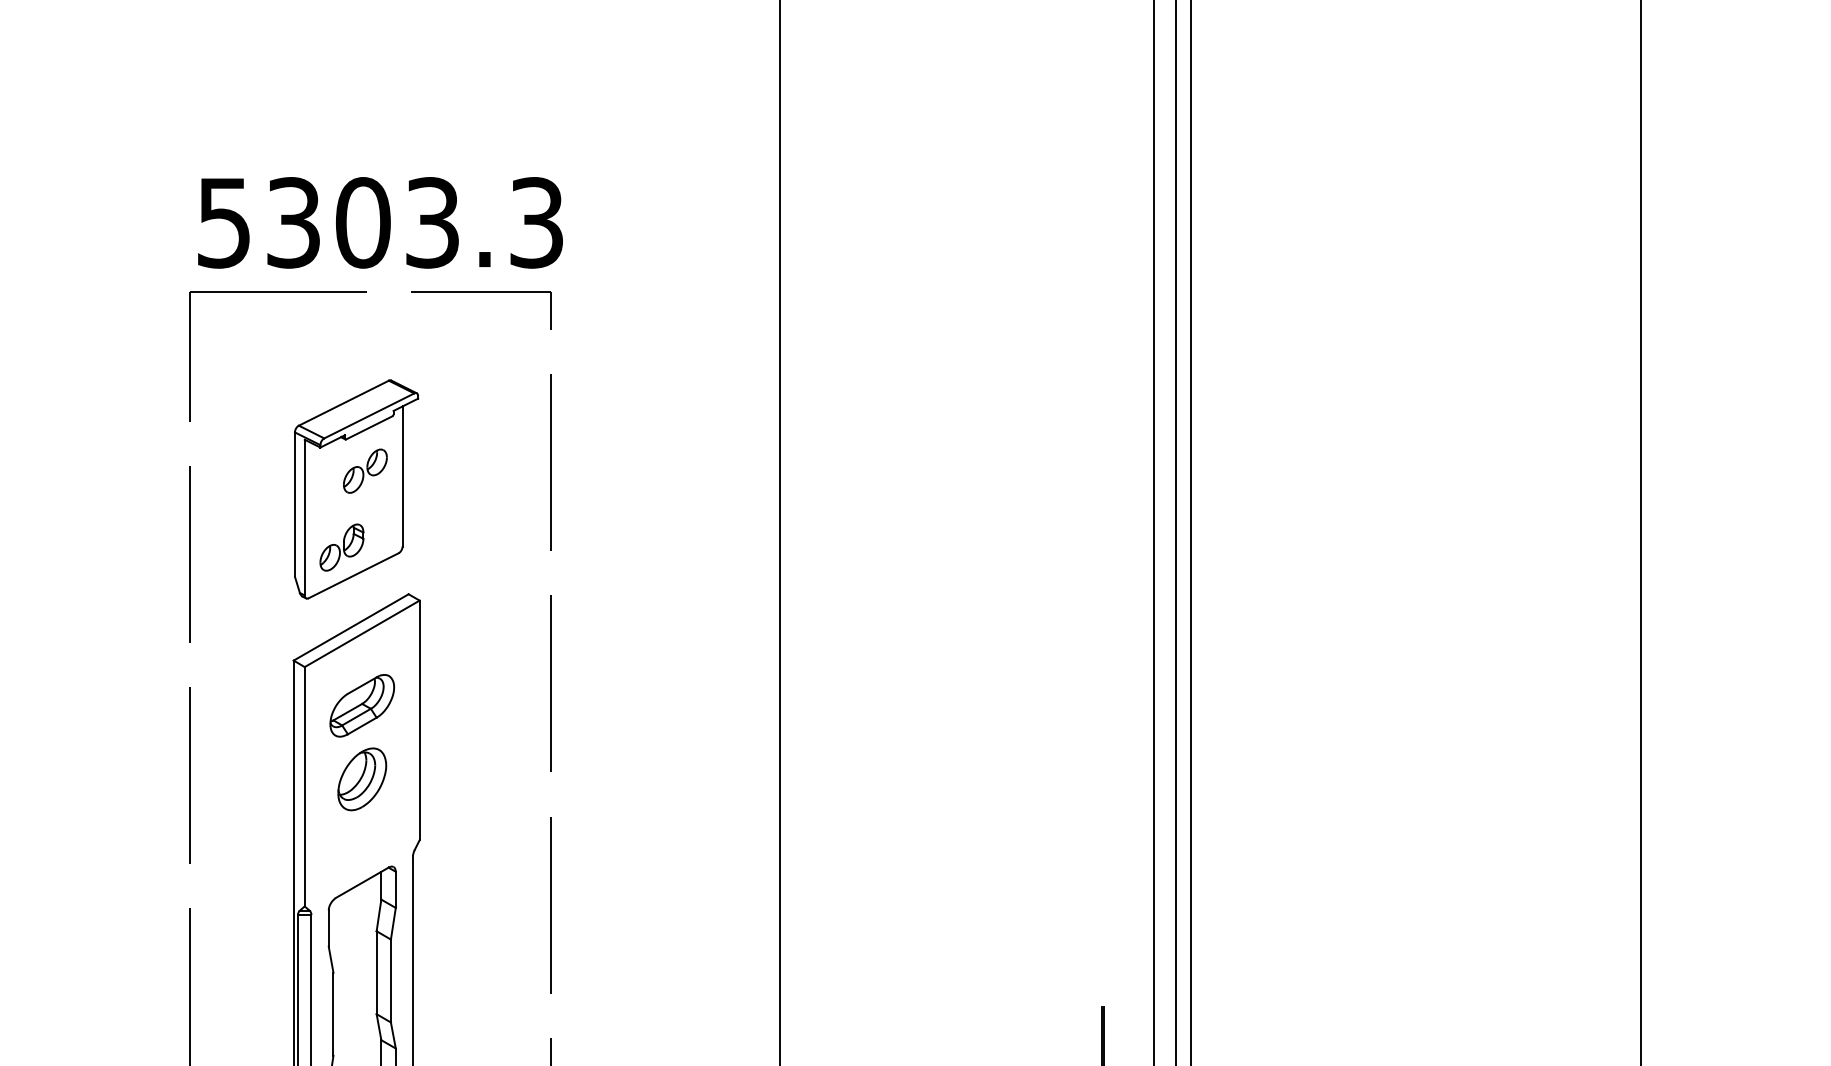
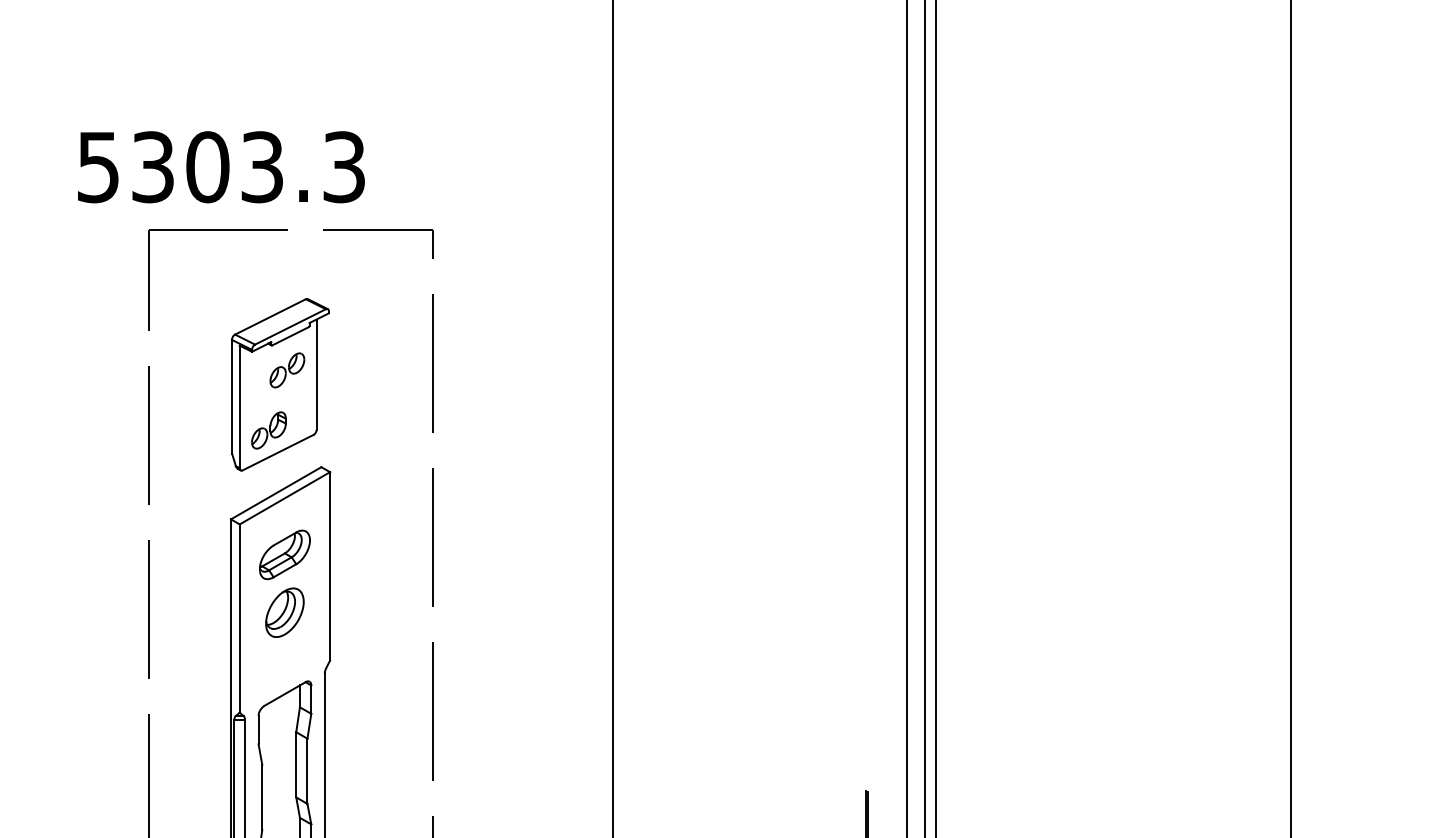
text: (380, 222) -> (221, 166), moved

